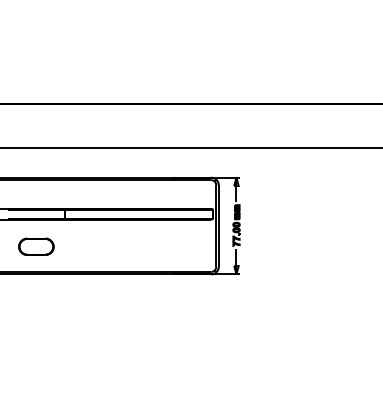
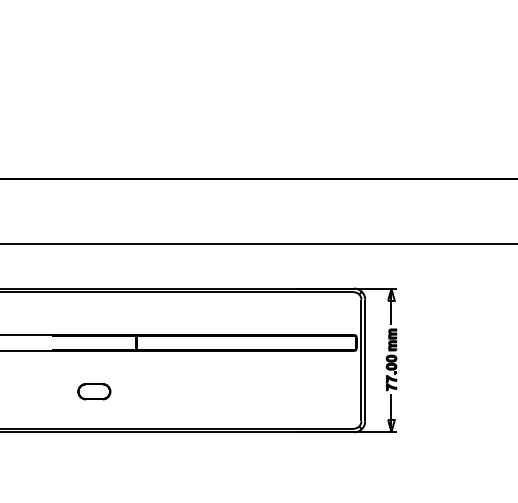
part: (36, 247) -> (94, 392), size x0.62

